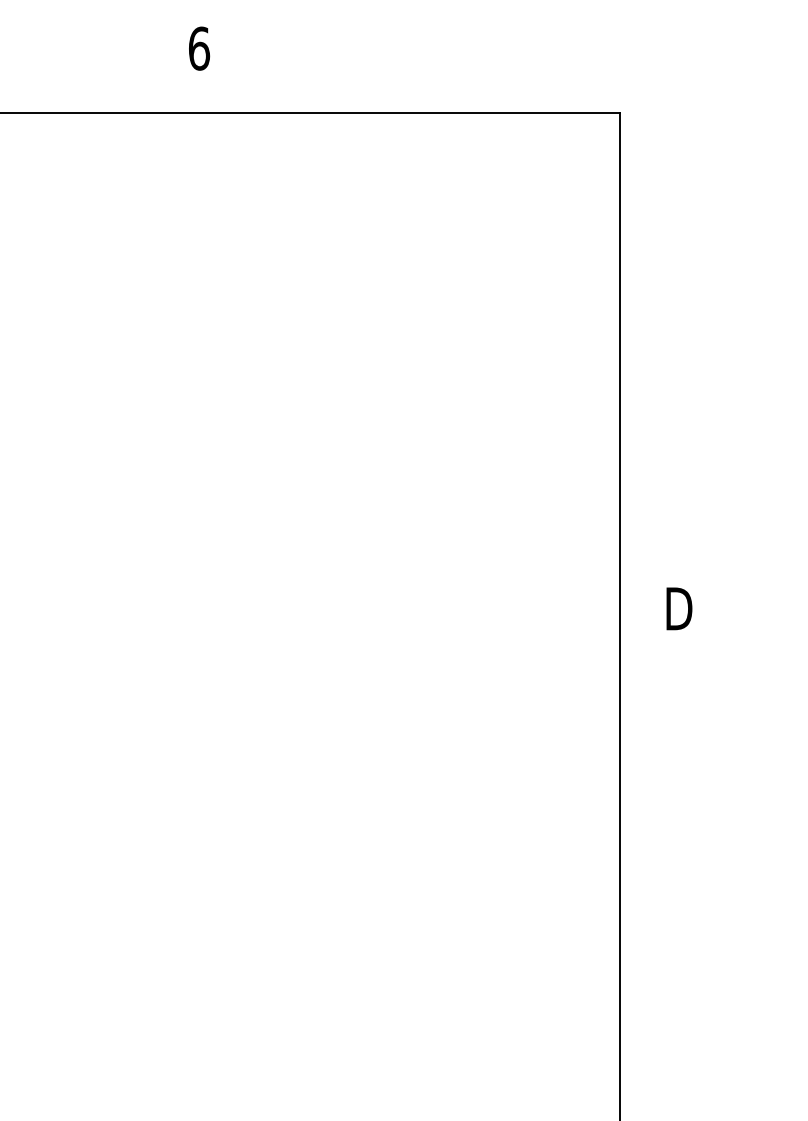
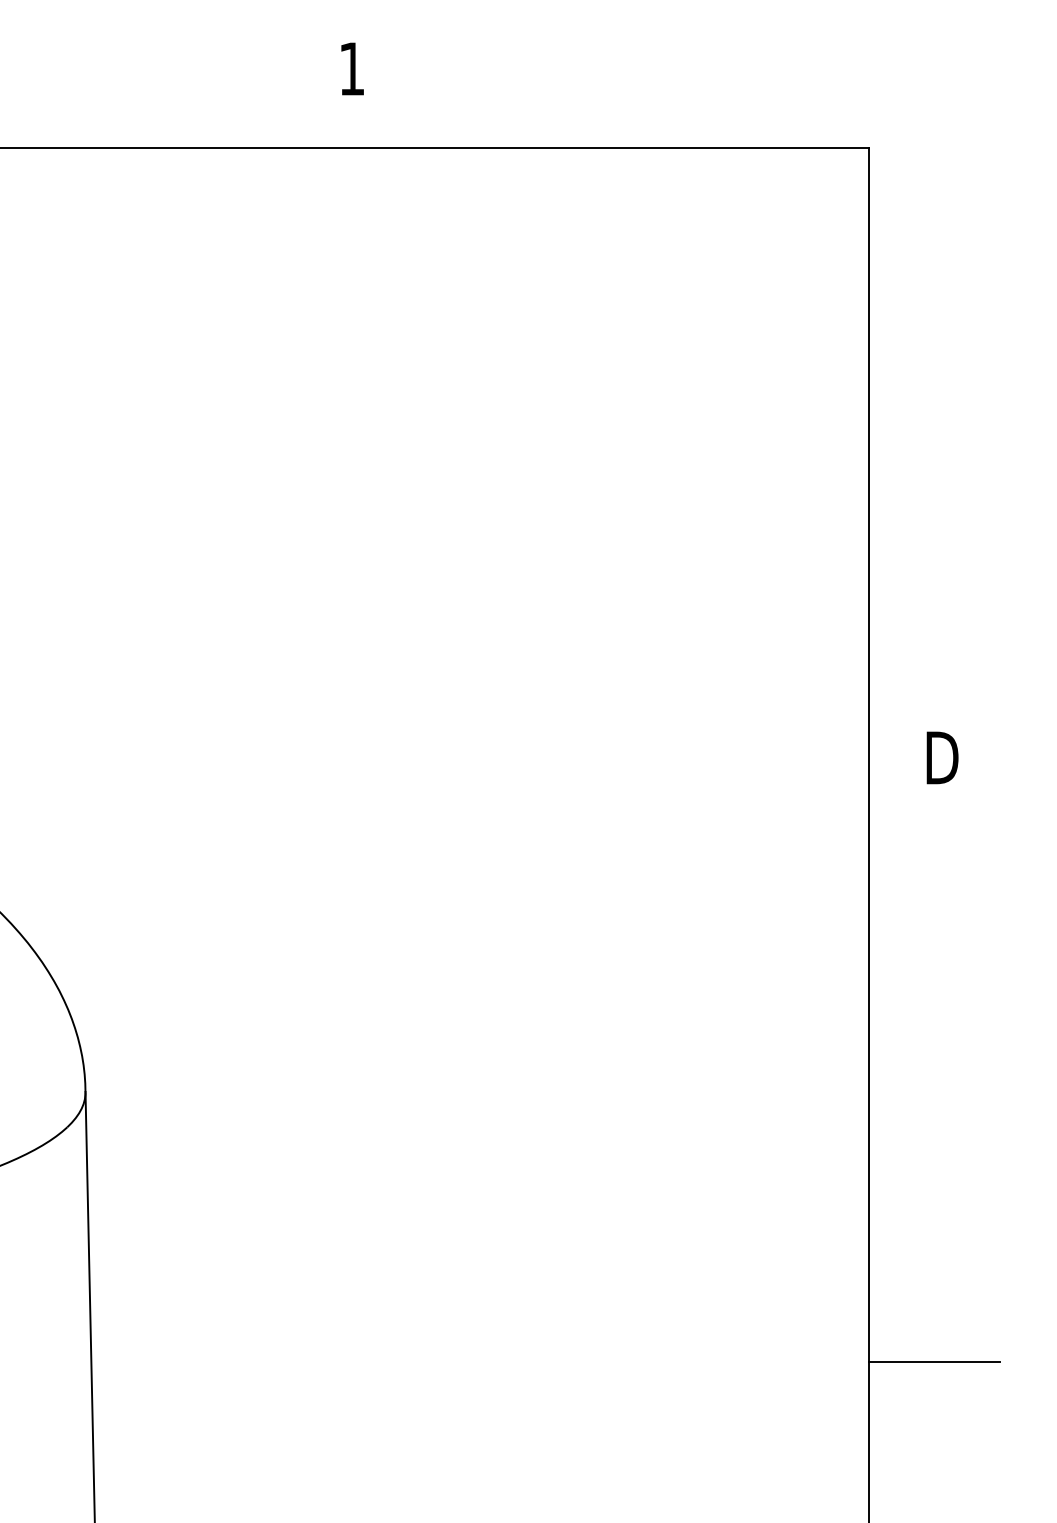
text: (199, 48) -> (352, 68), 6 -> 1
line: (672, 1099) -> (934, 1361), added

